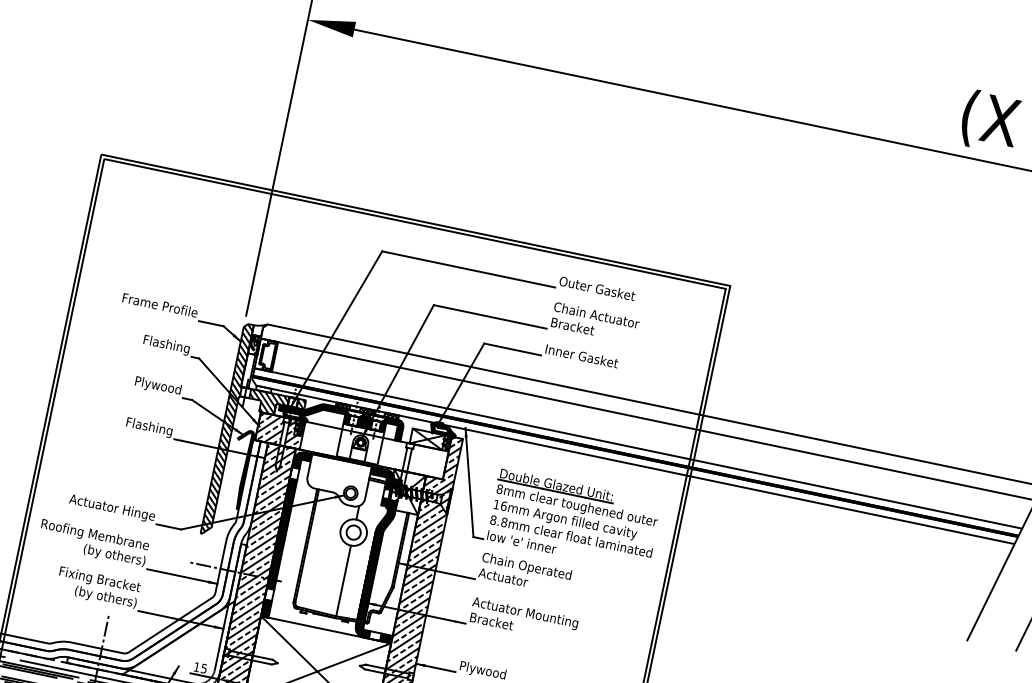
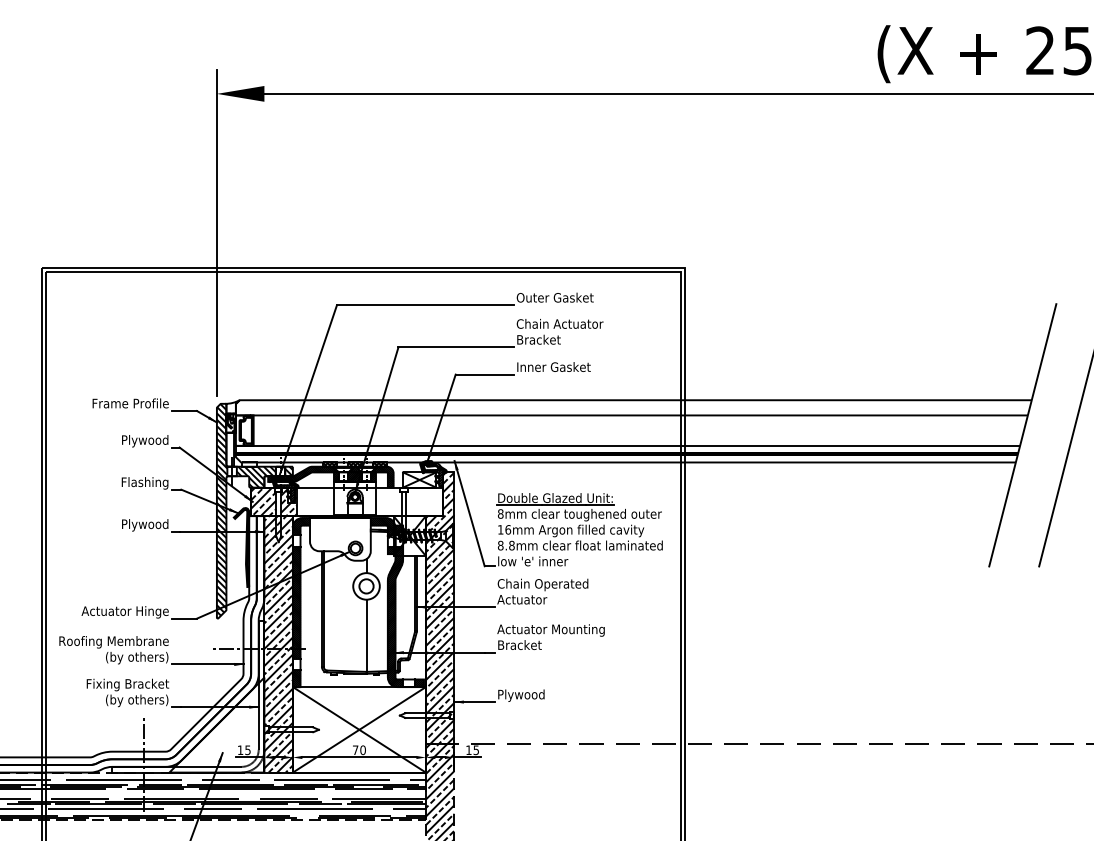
text: (165, 345) -> (144, 441), Flashing -> Plywood
text: (157, 386) -> (144, 483), Plywood -> Flashing
text: (148, 427) -> (144, 525), Flashing -> Plywood

